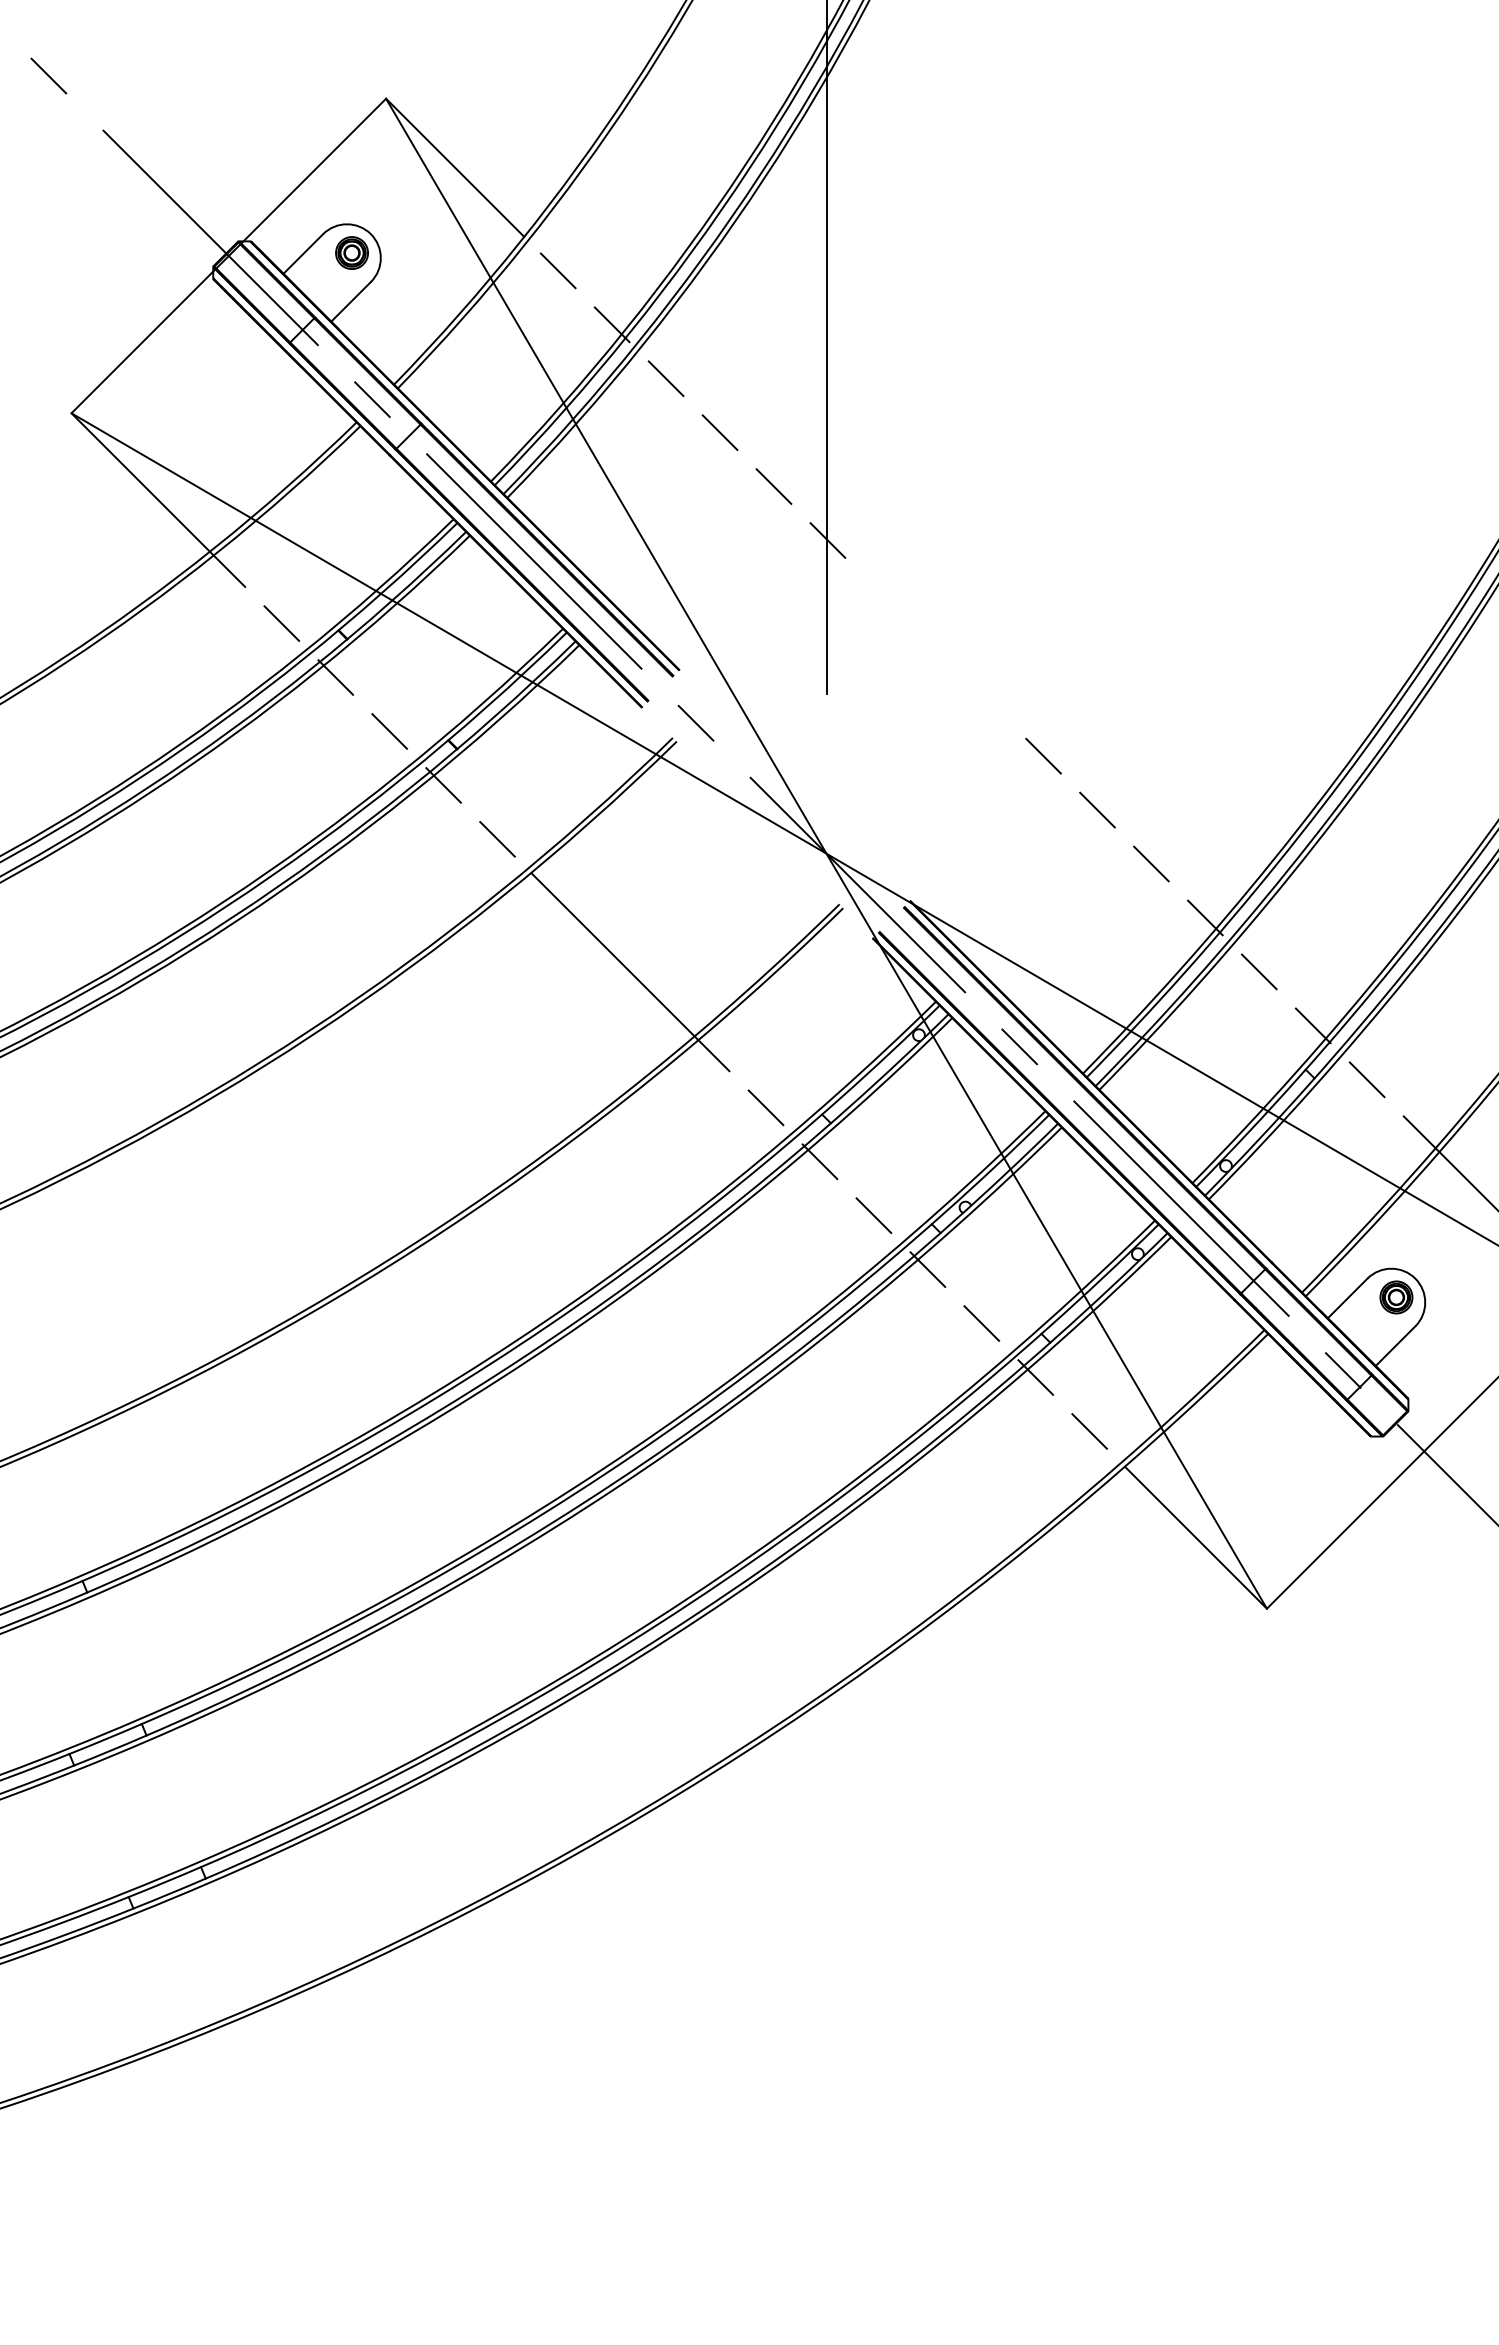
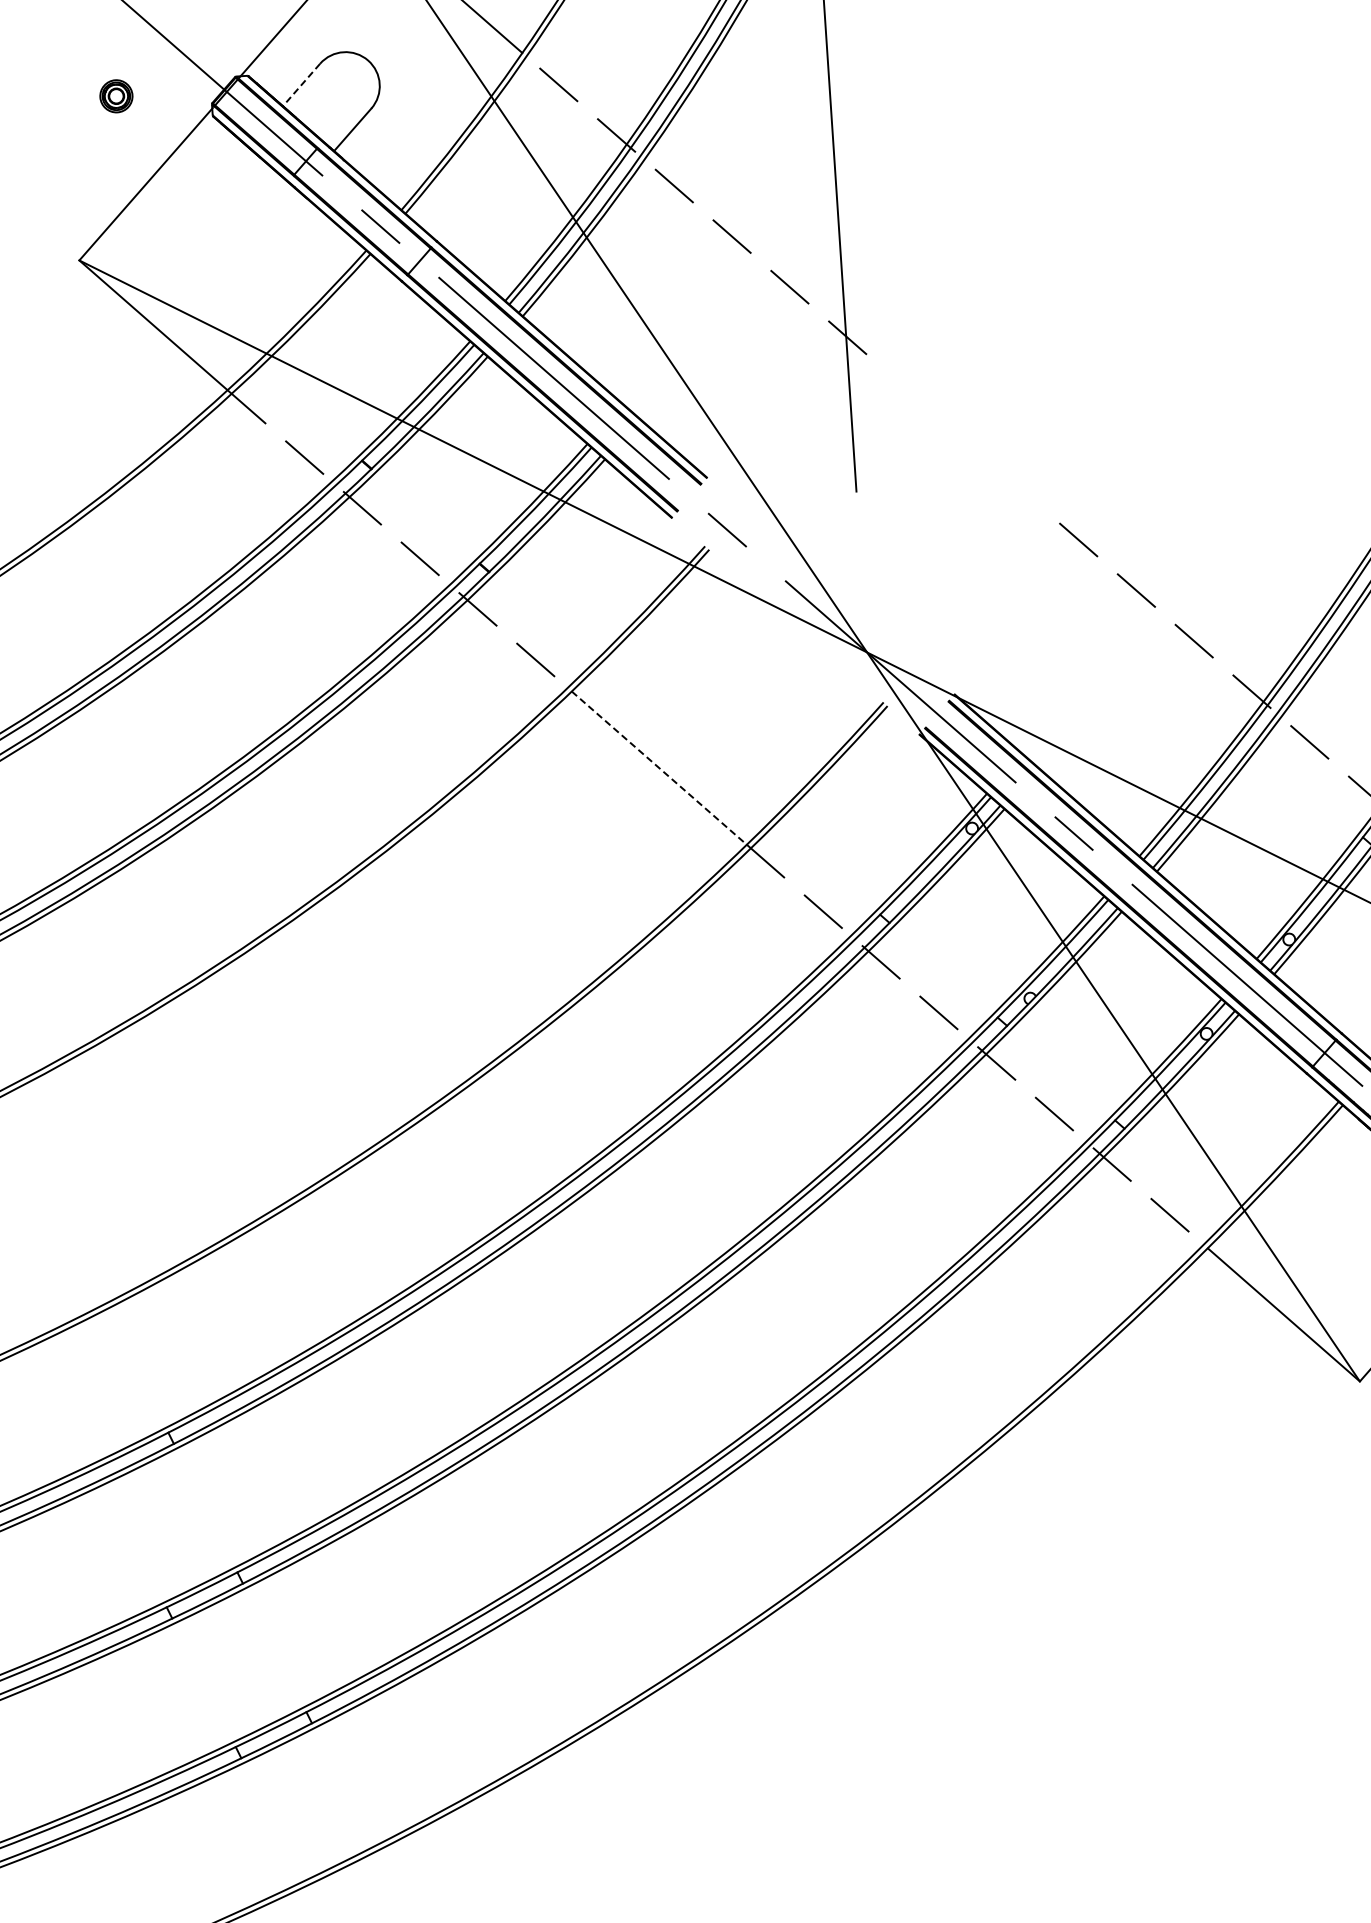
part: (351, 252) -> (115, 95), moved
line: (302, 254) -> (300, 85), solid -> dashed
line: (613, 954) -> (659, 767), solid -> dashed

